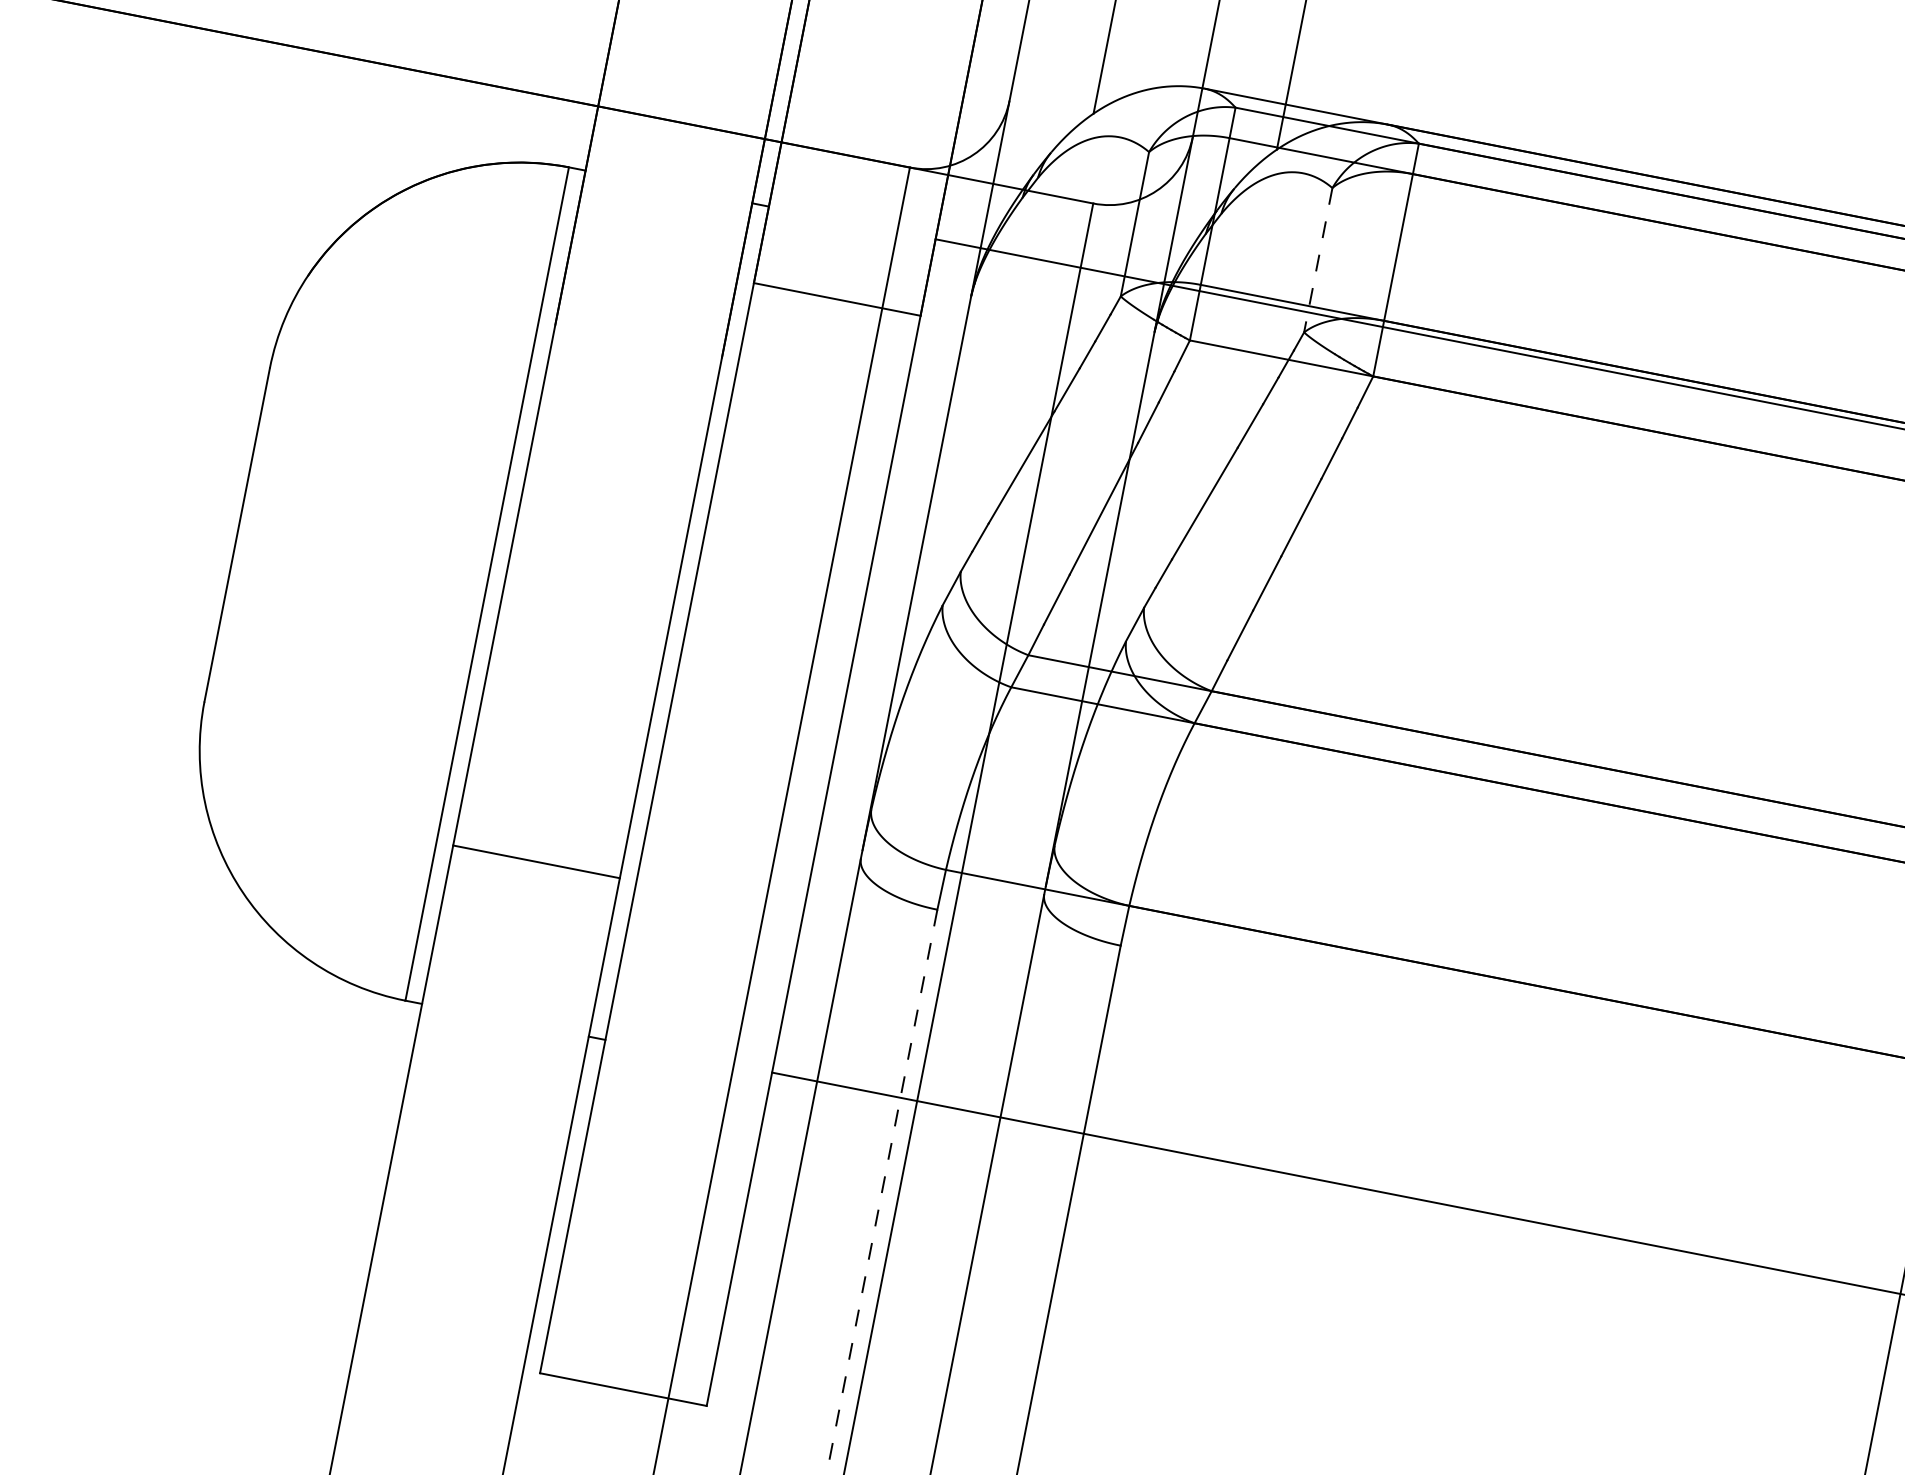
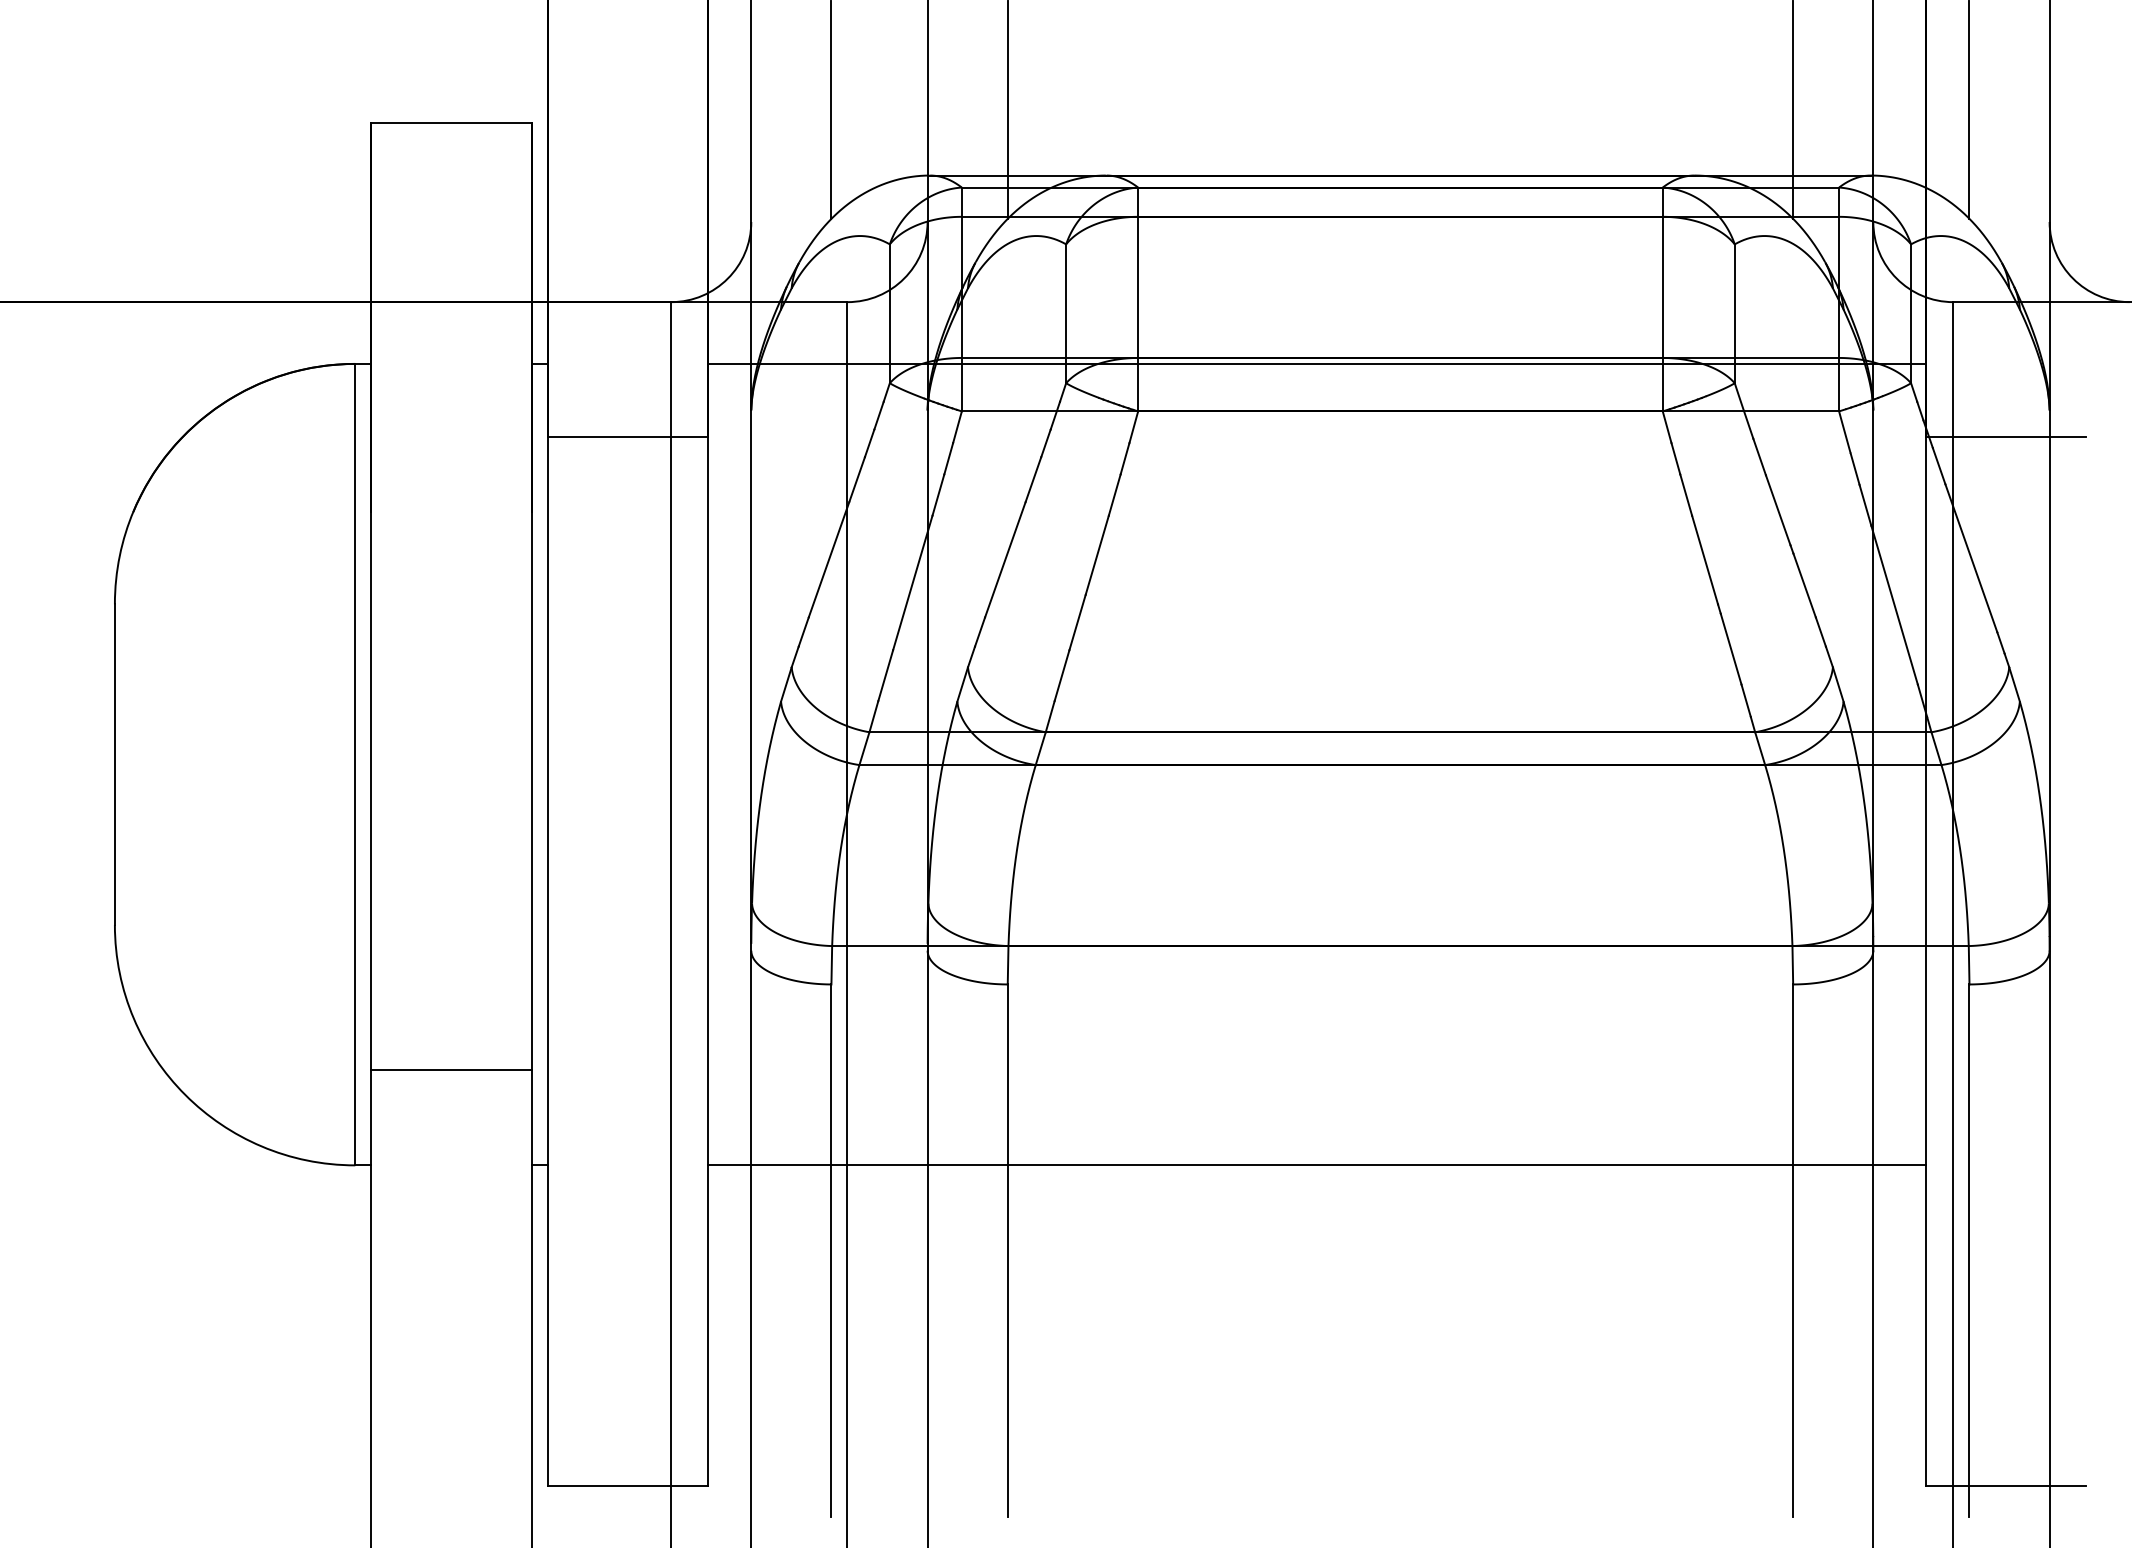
line: (1318, 261) -> (1066, 314), dashed -> solid
line: (536, 861) -> (451, 1069), moved
line: (882, 1187) -> (831, 1251), dashed -> solid

